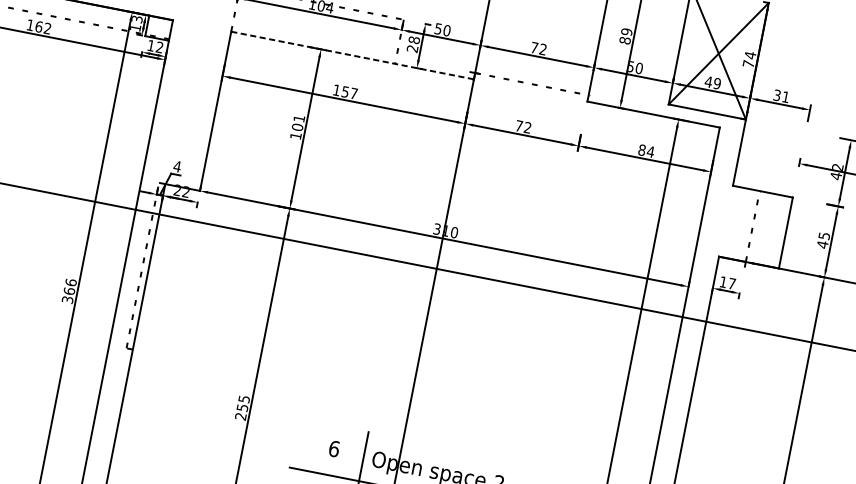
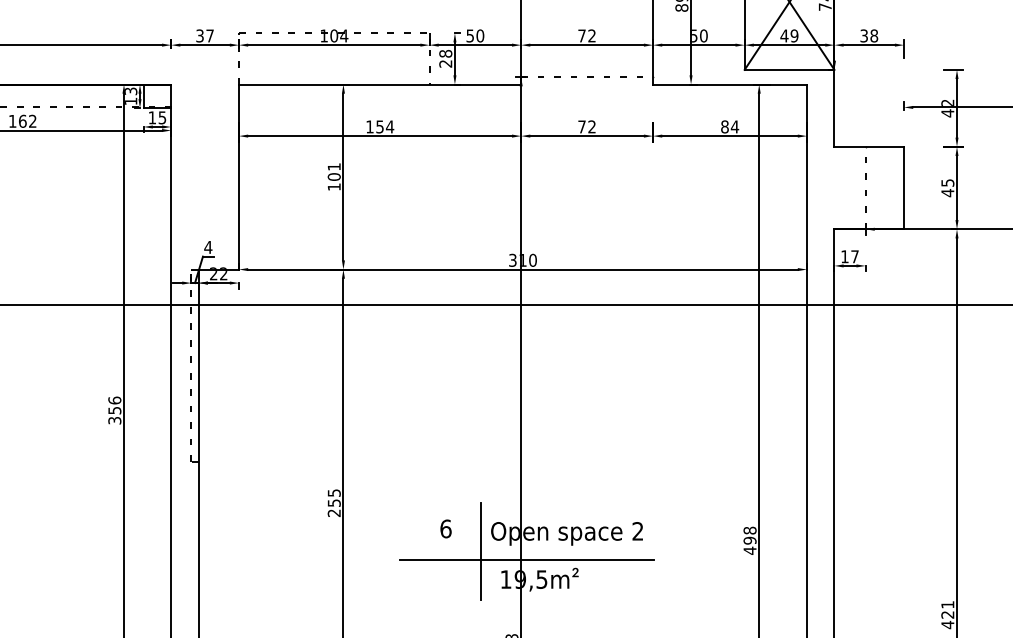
text: (159, 47) -> (162, 117), 12 -> 15
line: (352, 55) -> (380, 84), dashed -> solid
text: (353, 93) -> (389, 126), 157 -> 154
text: (786, 96) -> (874, 35), 31 -> 38
text: (69, 291) -> (114, 410), 366 -> 356

